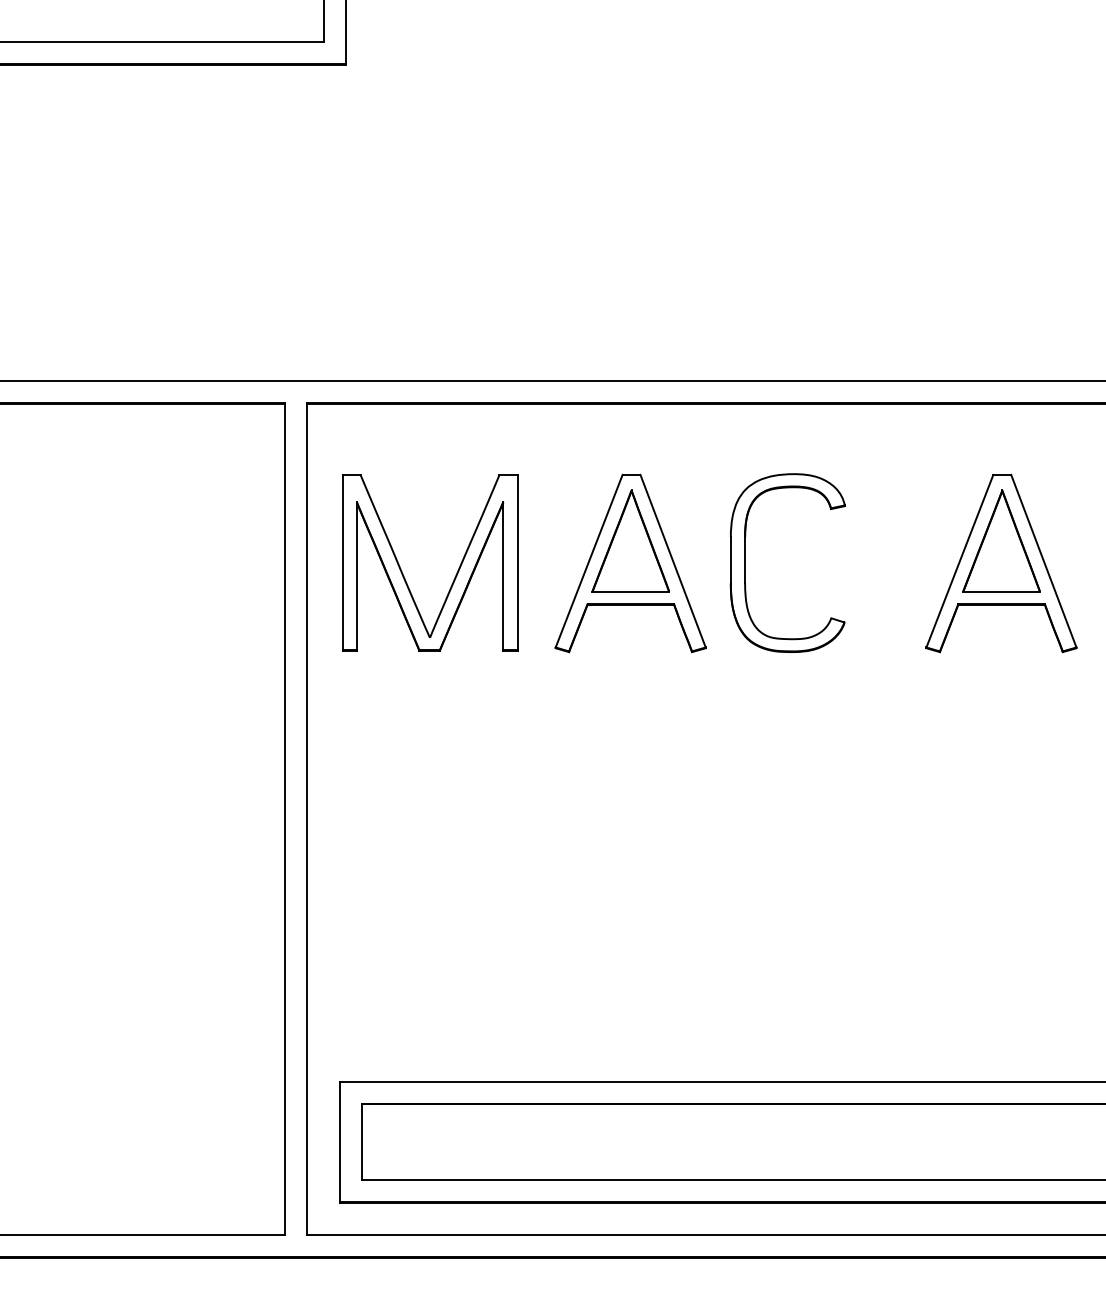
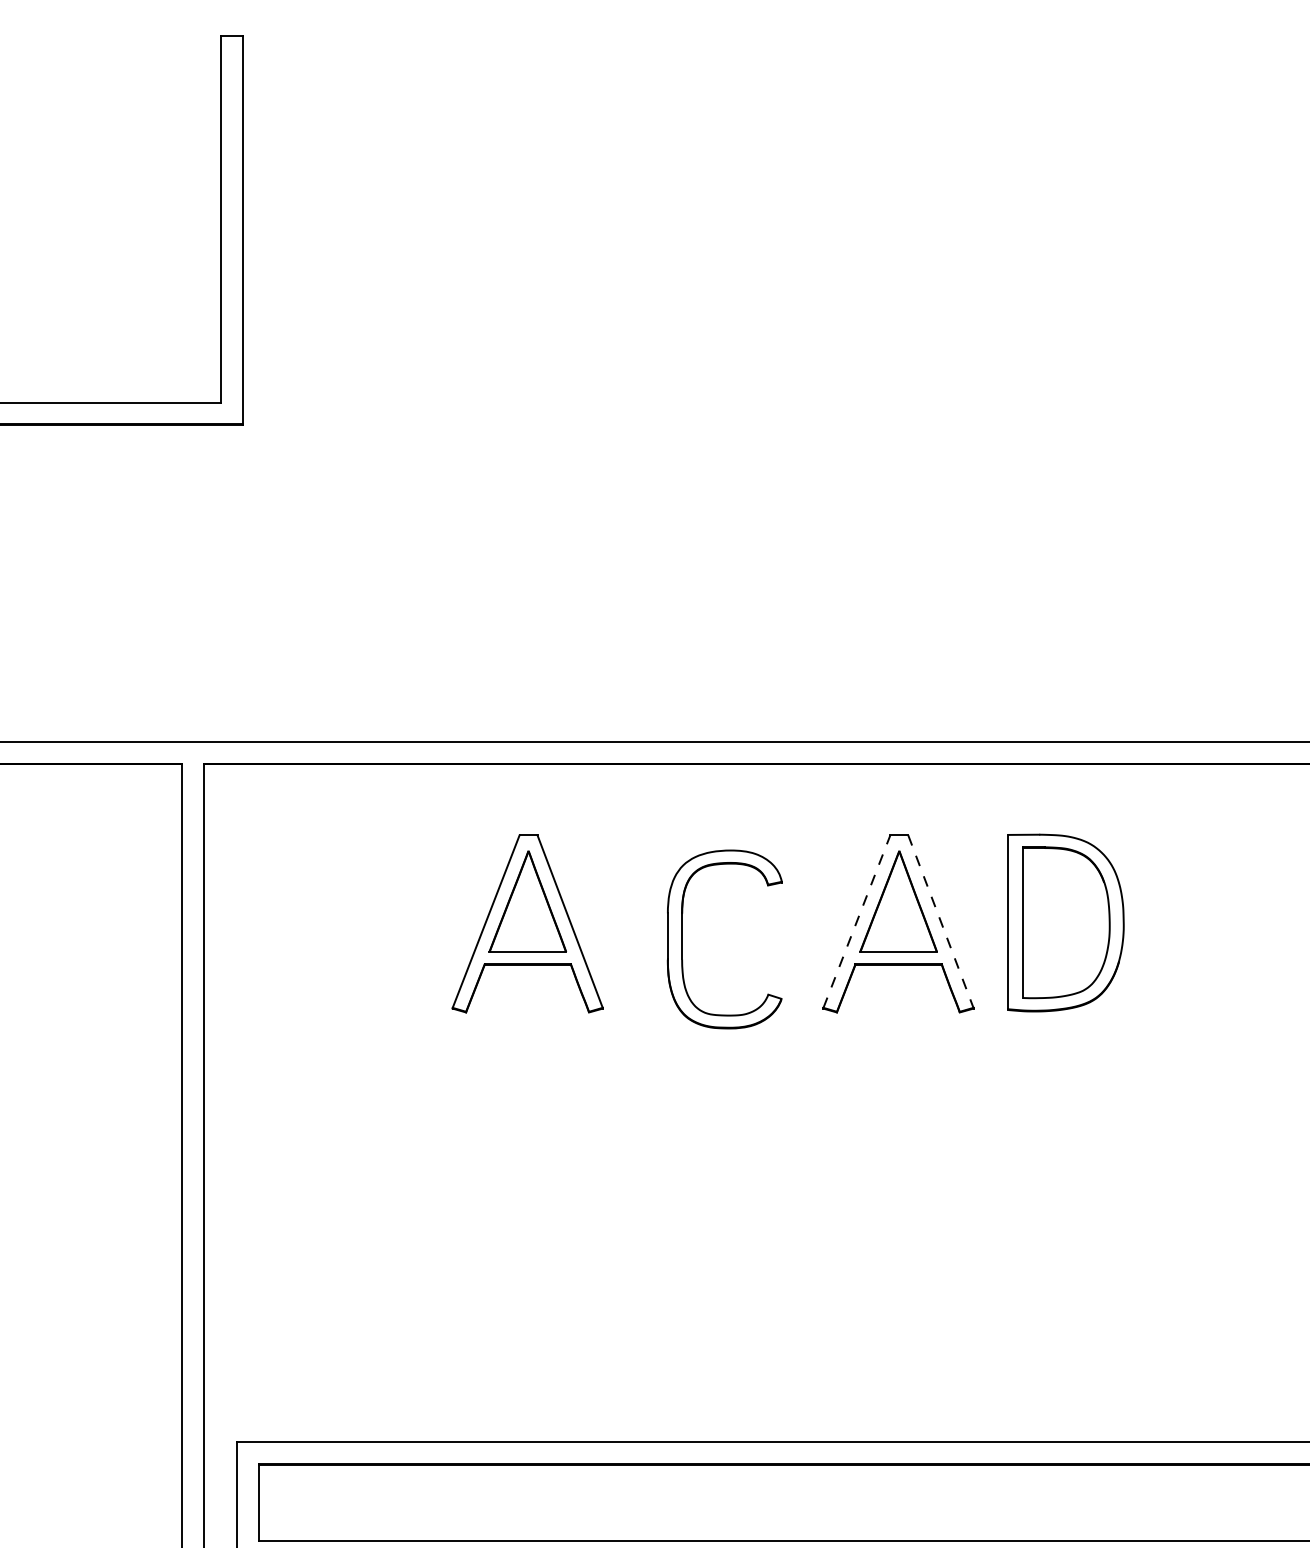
line: (959, 561) -> (856, 921), solid -> dashed
line: (1044, 562) -> (941, 922), solid -> dashed
part: (745, 563) -> (682, 939), moved
part: (457, 570) -> (354, 930), removed

